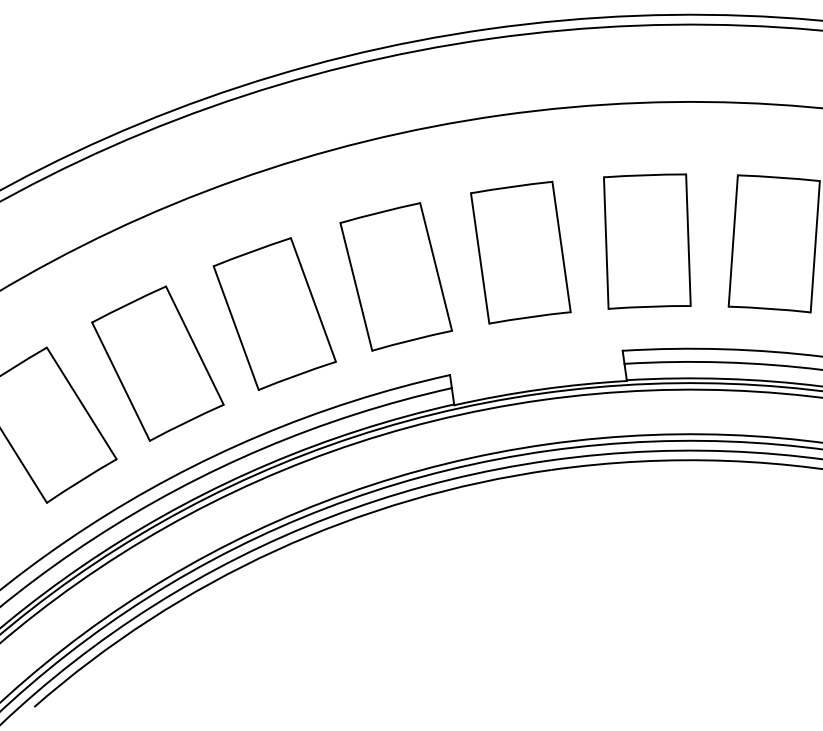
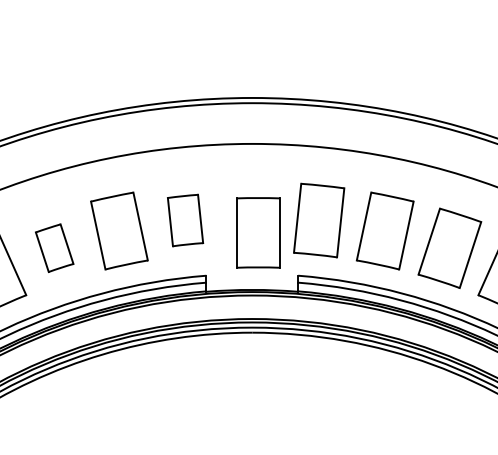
part: (521, 251) -> (258, 232), moved
part: (396, 276) -> (185, 220), size x0.7
part: (157, 362) -> (54, 247), size x0.6

